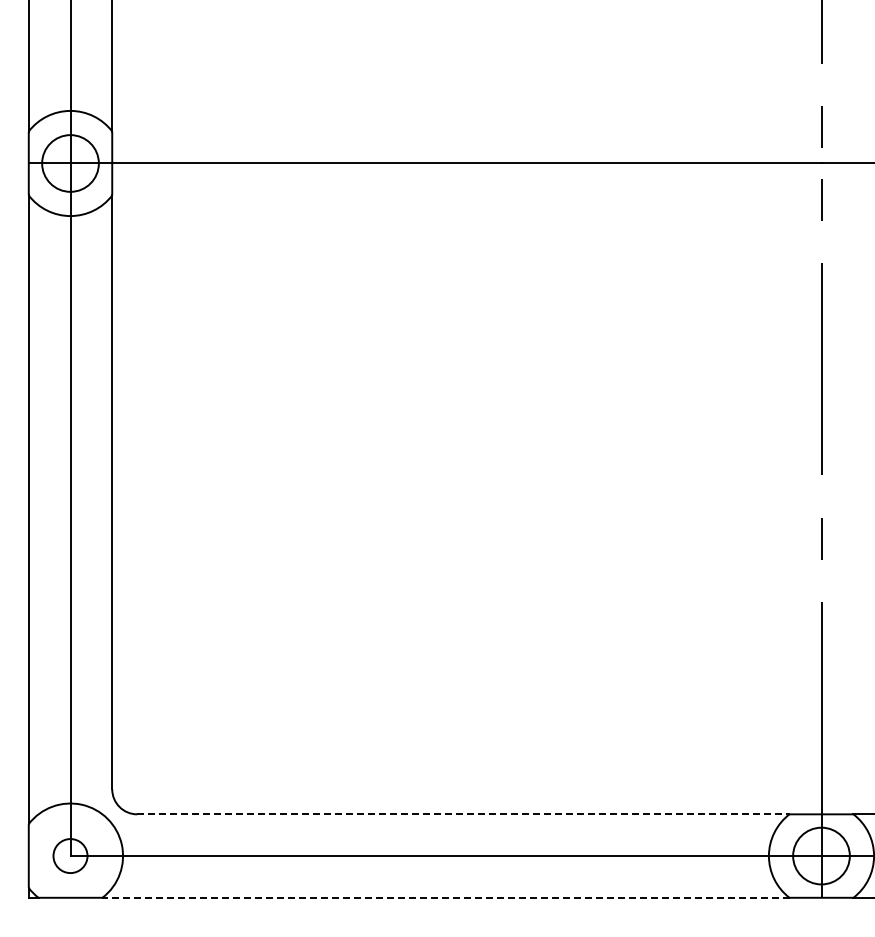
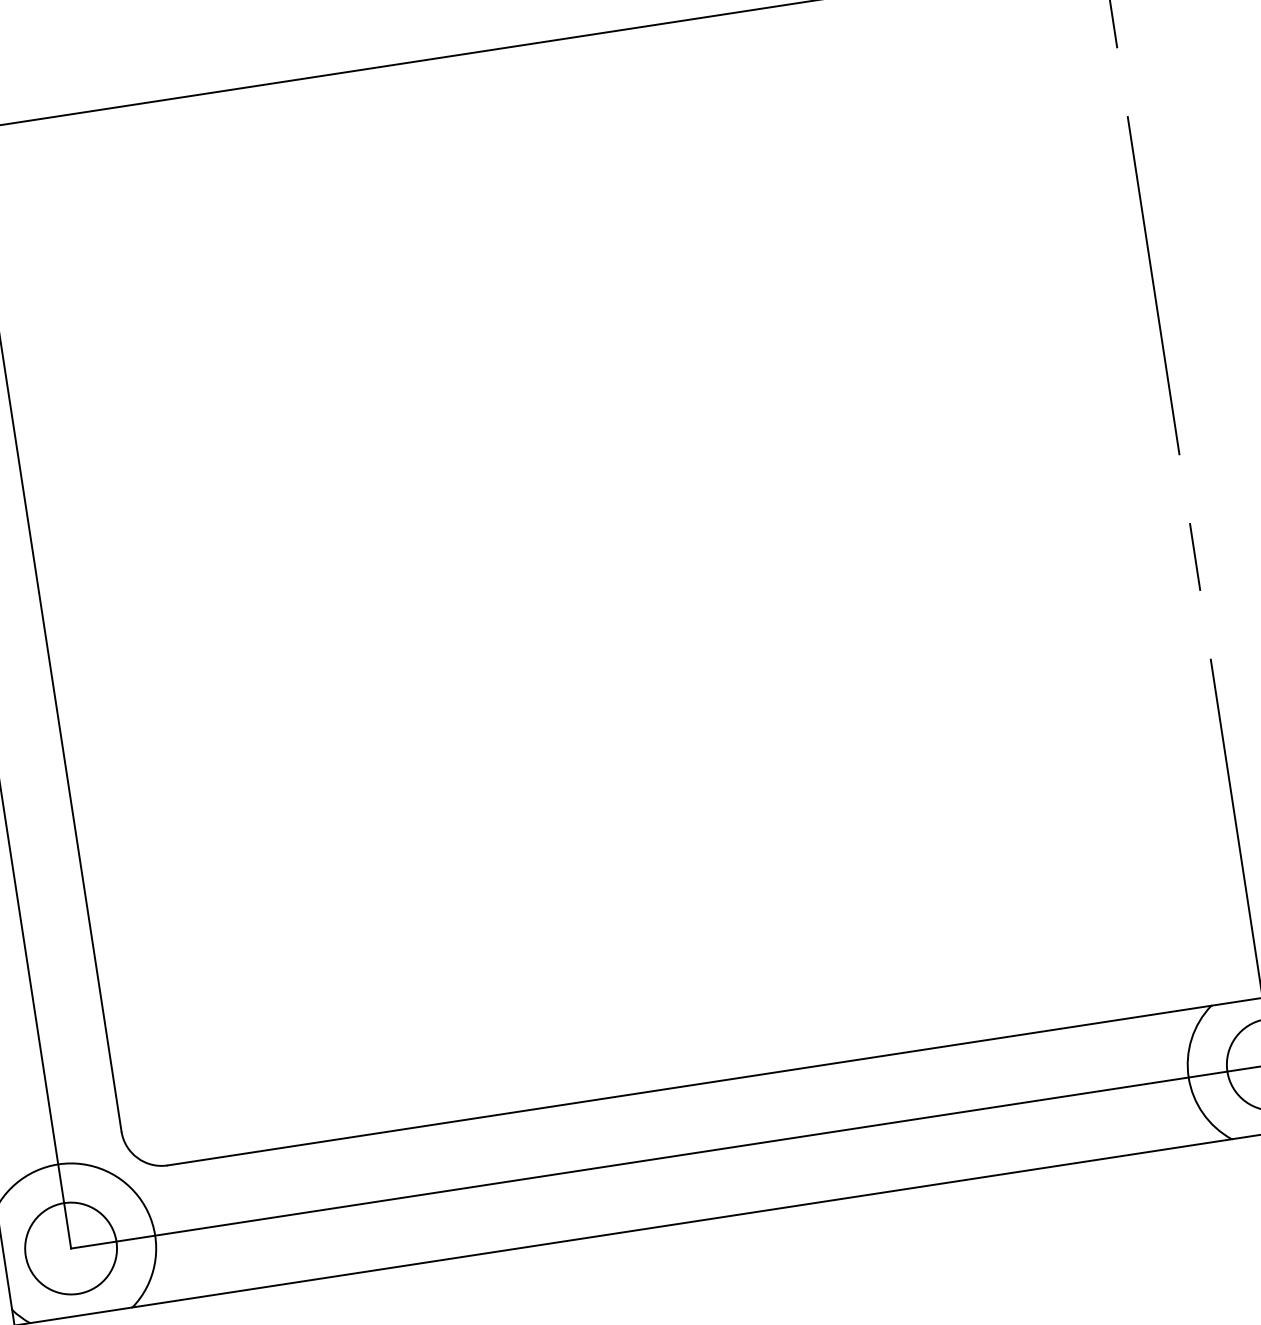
line: (463, 814) -> (689, 1085), dashed -> solid
circle: (70, 855) -> (70, 1247), size x1.67
line: (446, 897) -> (682, 1222), dashed -> solid

